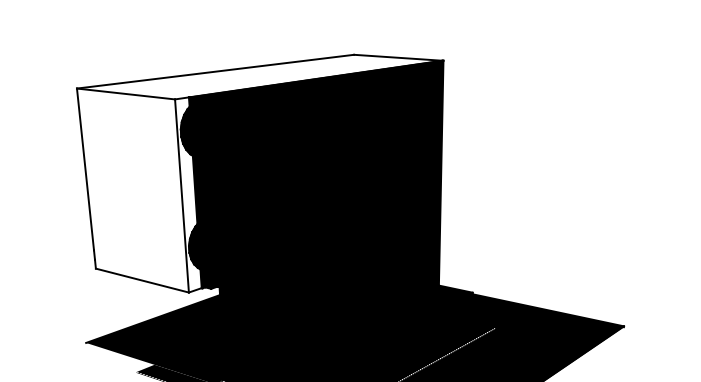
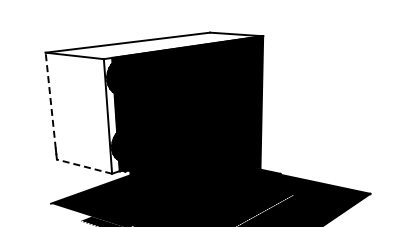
line: (85, 169) -> (50, 100), solid -> dashed
line: (142, 280) -> (84, 166), solid -> dashed

